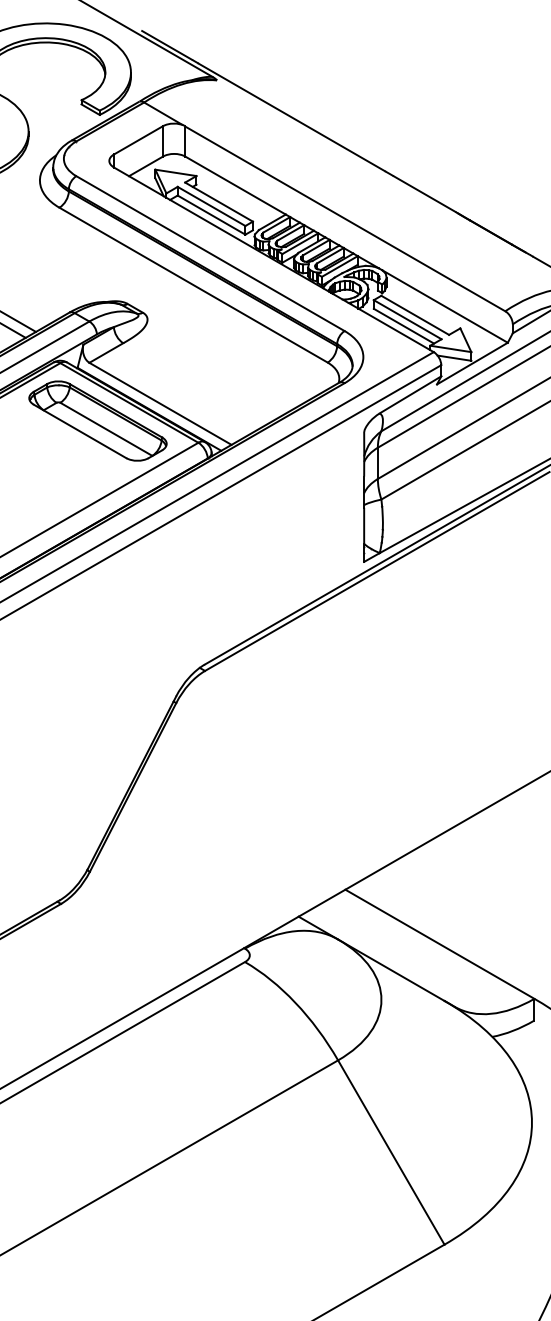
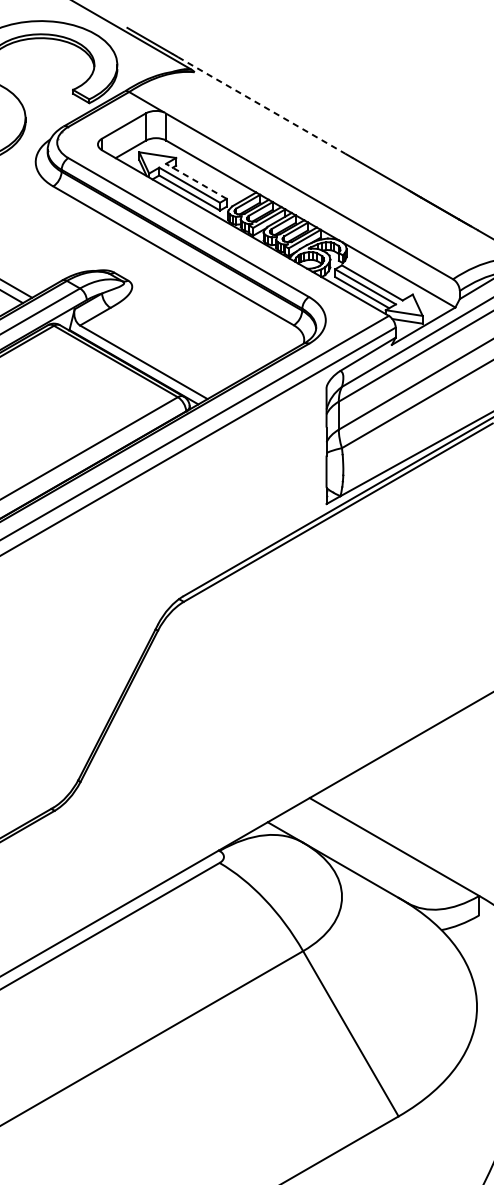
line: (291, 117) -> (261, 105), solid -> dashed
line: (218, 201) -> (195, 180), solid -> dashed
part: (97, 420) -> (87, 377), removed

